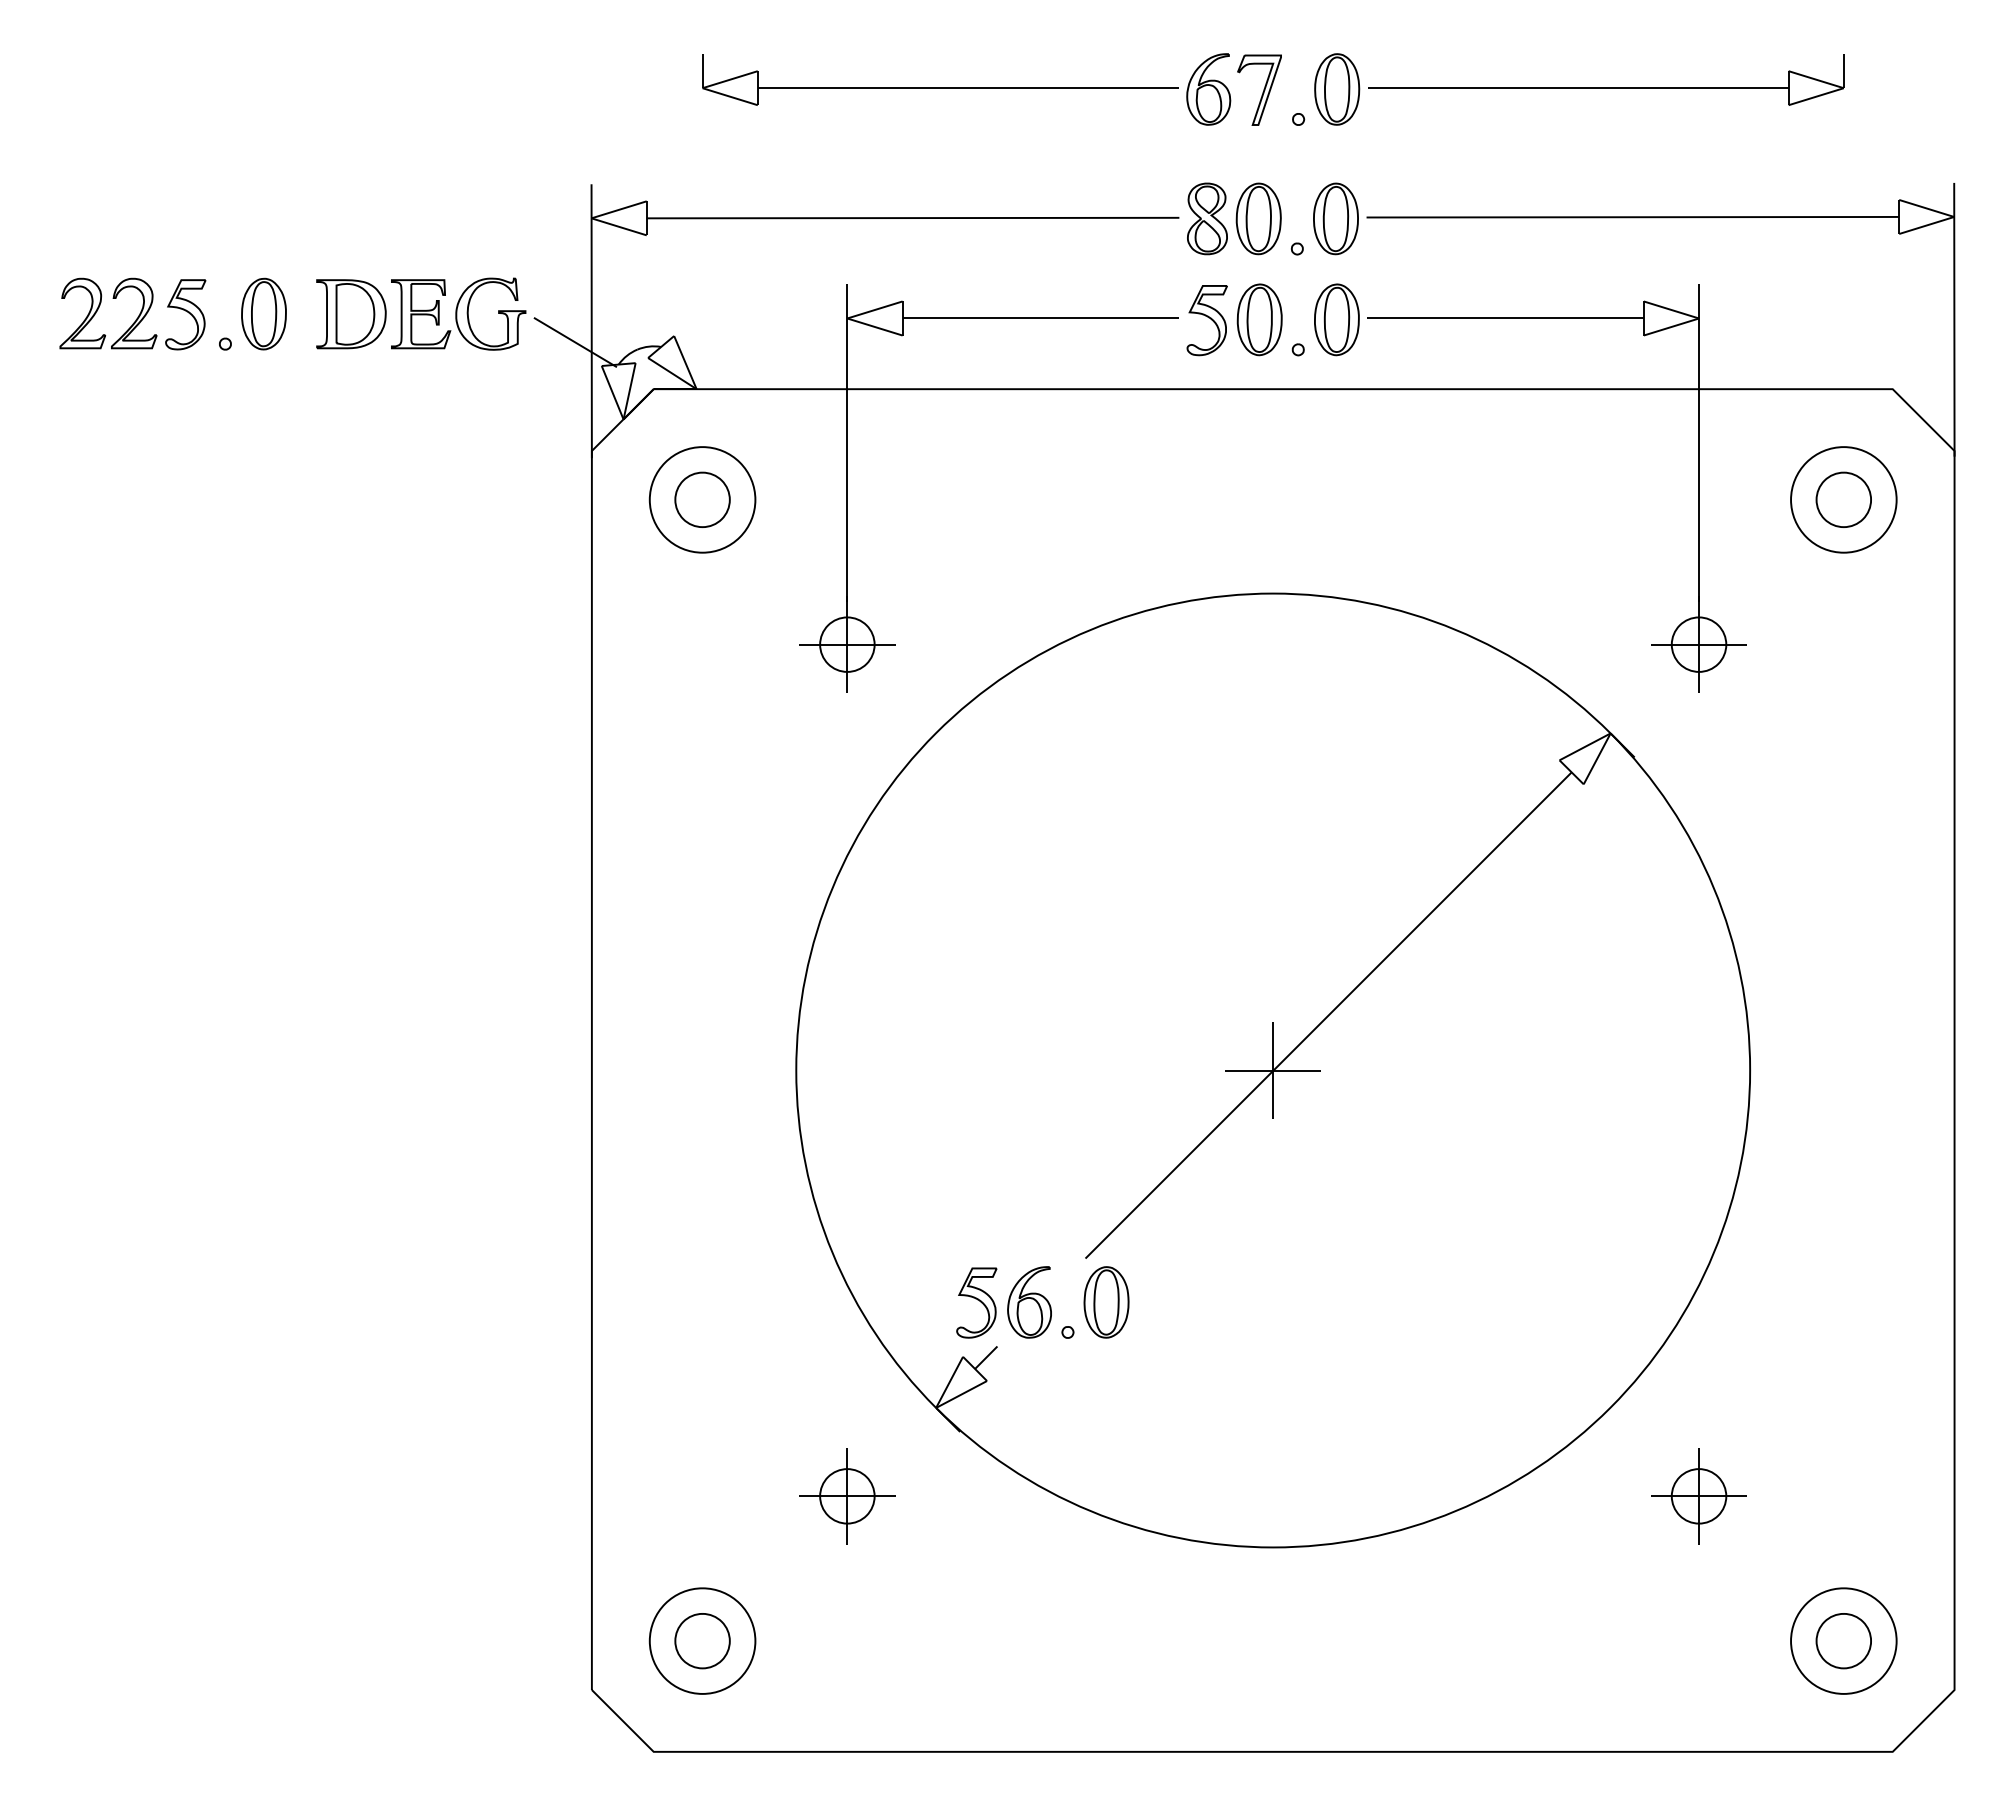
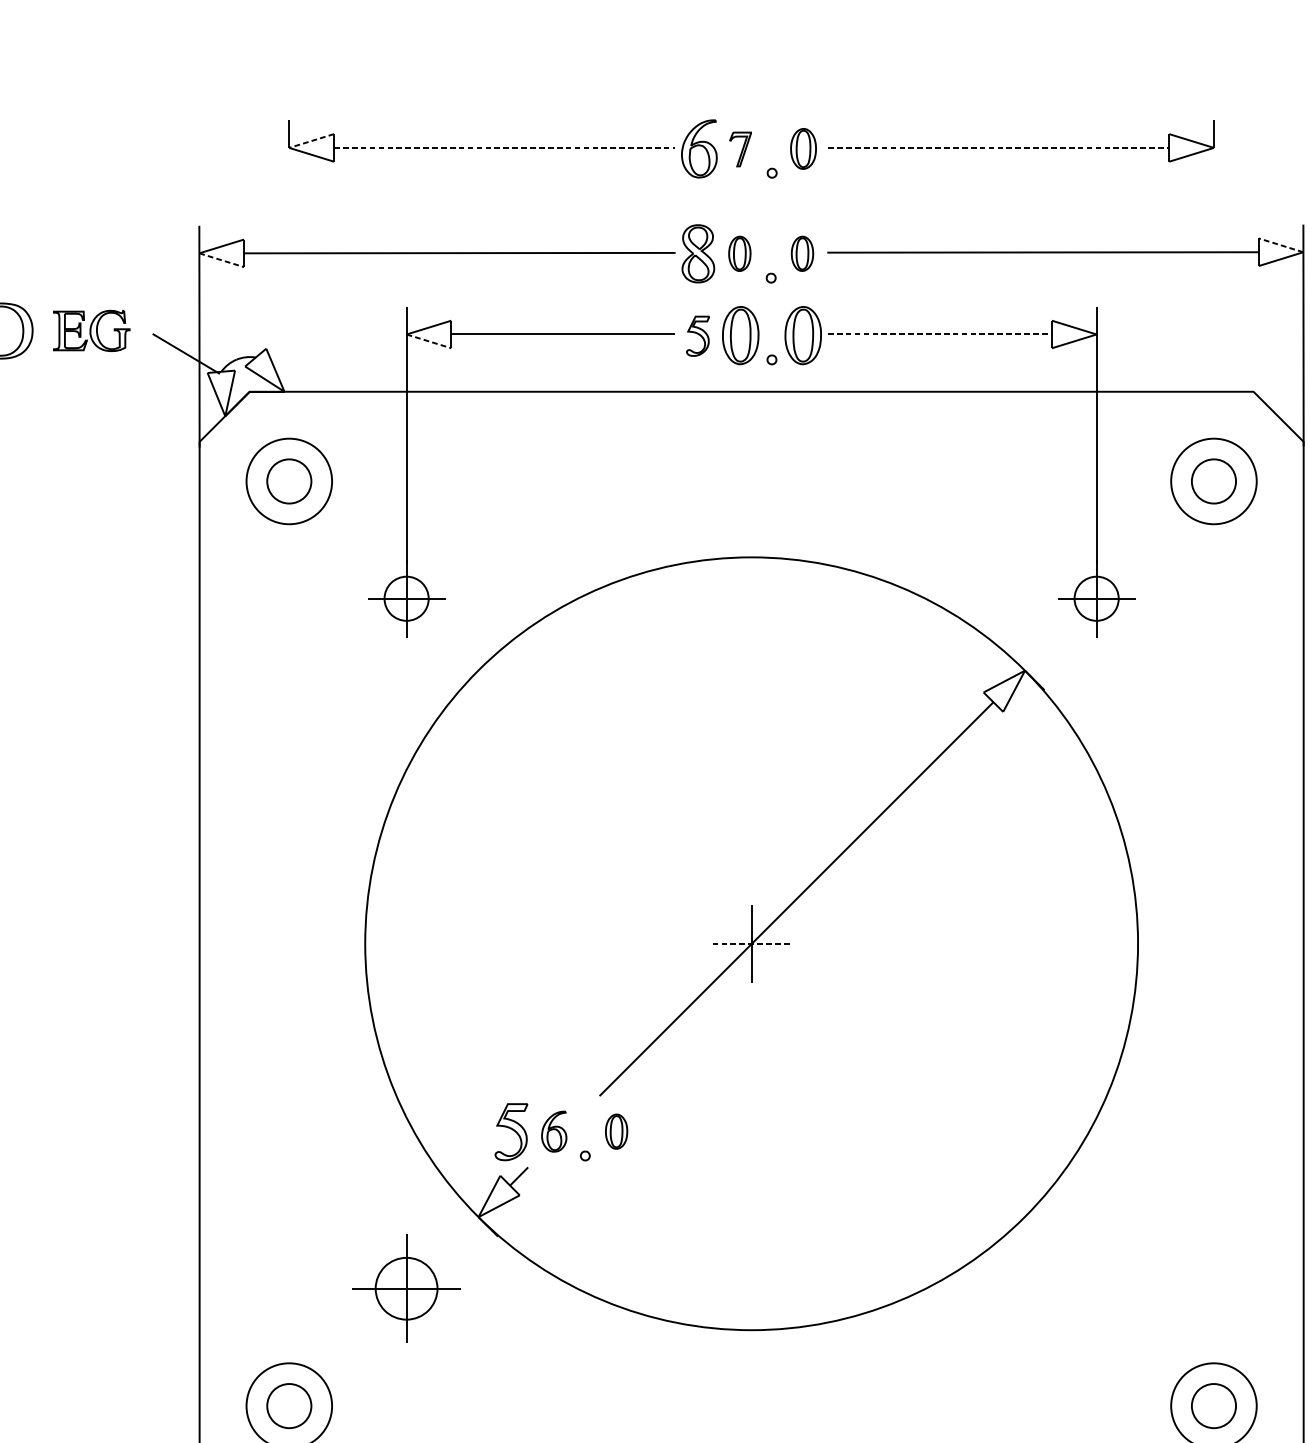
line: (730, 79) -> (311, 140), solid -> dashed
line: (968, 88) -> (504, 148), solid -> dashed
line: (1578, 88) -> (998, 148), solid -> dashed
part: (1259, 89) -> (740, 148), size x0.6
part: (1337, 89) -> (803, 148), size x0.7
line: (1926, 208) -> (1280, 245), solid -> dashed
part: (1258, 218) -> (739, 253), size x0.6
part: (1335, 218) -> (802, 253), size x0.6
line: (619, 226) -> (222, 259), solid -> dashed
part: (458, 313) -> (91, 330), size x0.7
line: (1506, 318) -> (940, 334), solid -> dashed
part: (1206, 320) -> (697, 336), size x0.7
line: (874, 327) -> (428, 341), solid -> dashed
line: (1273, 1070) -> (751, 943), solid -> dashed
part: (1029, 1302) -> (554, 1131), size x0.7
part: (1106, 1302) -> (616, 1131), size x0.6
part: (847, 1496) -> (406, 1288), size x1.4
part: (1698, 1496) -> (1096, 1288), removed

